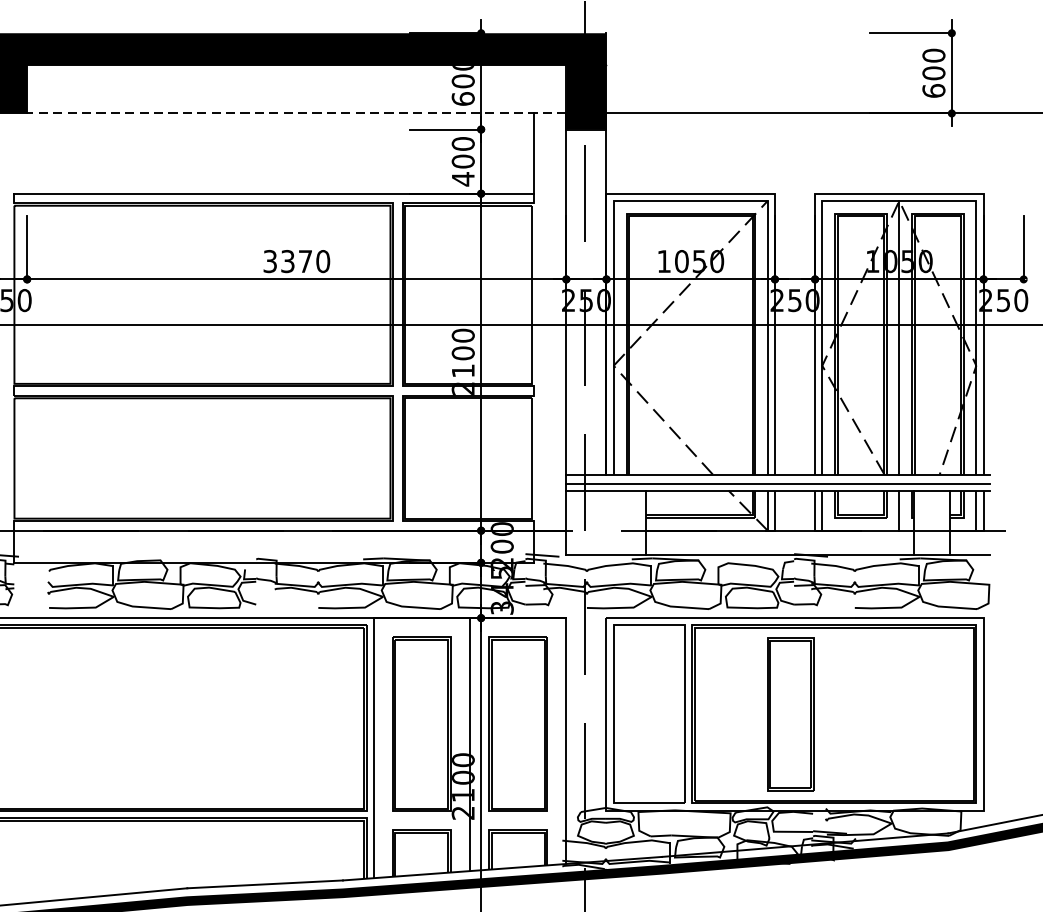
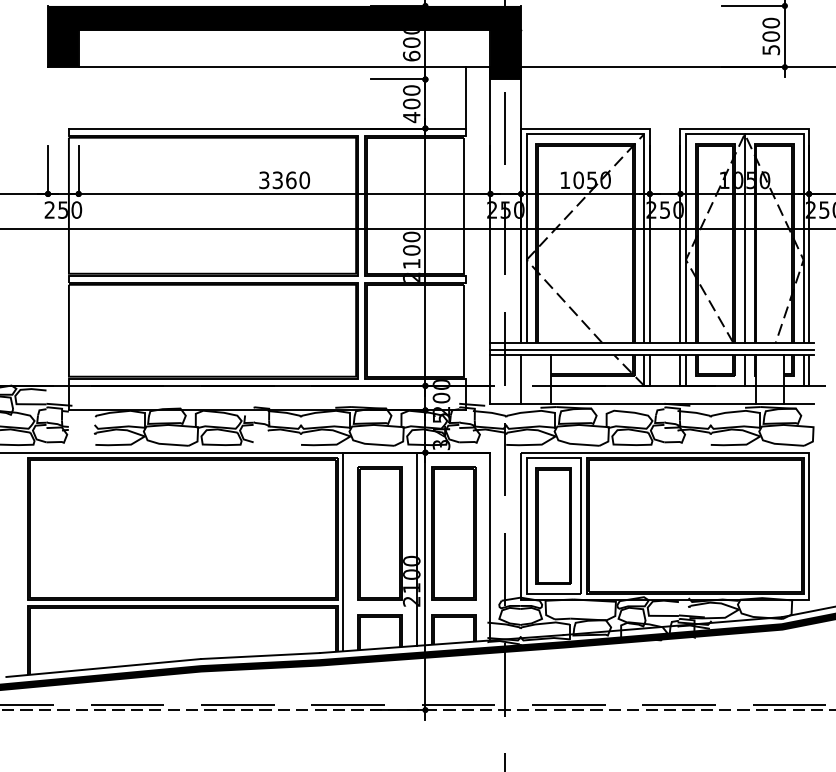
text: (934, 90) -> (771, 49), 600 -> 500
line: (296, 113) -> (284, 67), dashed -> solid
text: (305, 261) -> (291, 180), 3370 -> 3360
line: (605, 522) -> (520, 379), added
part: (790, 713) -> (553, 525), moved

